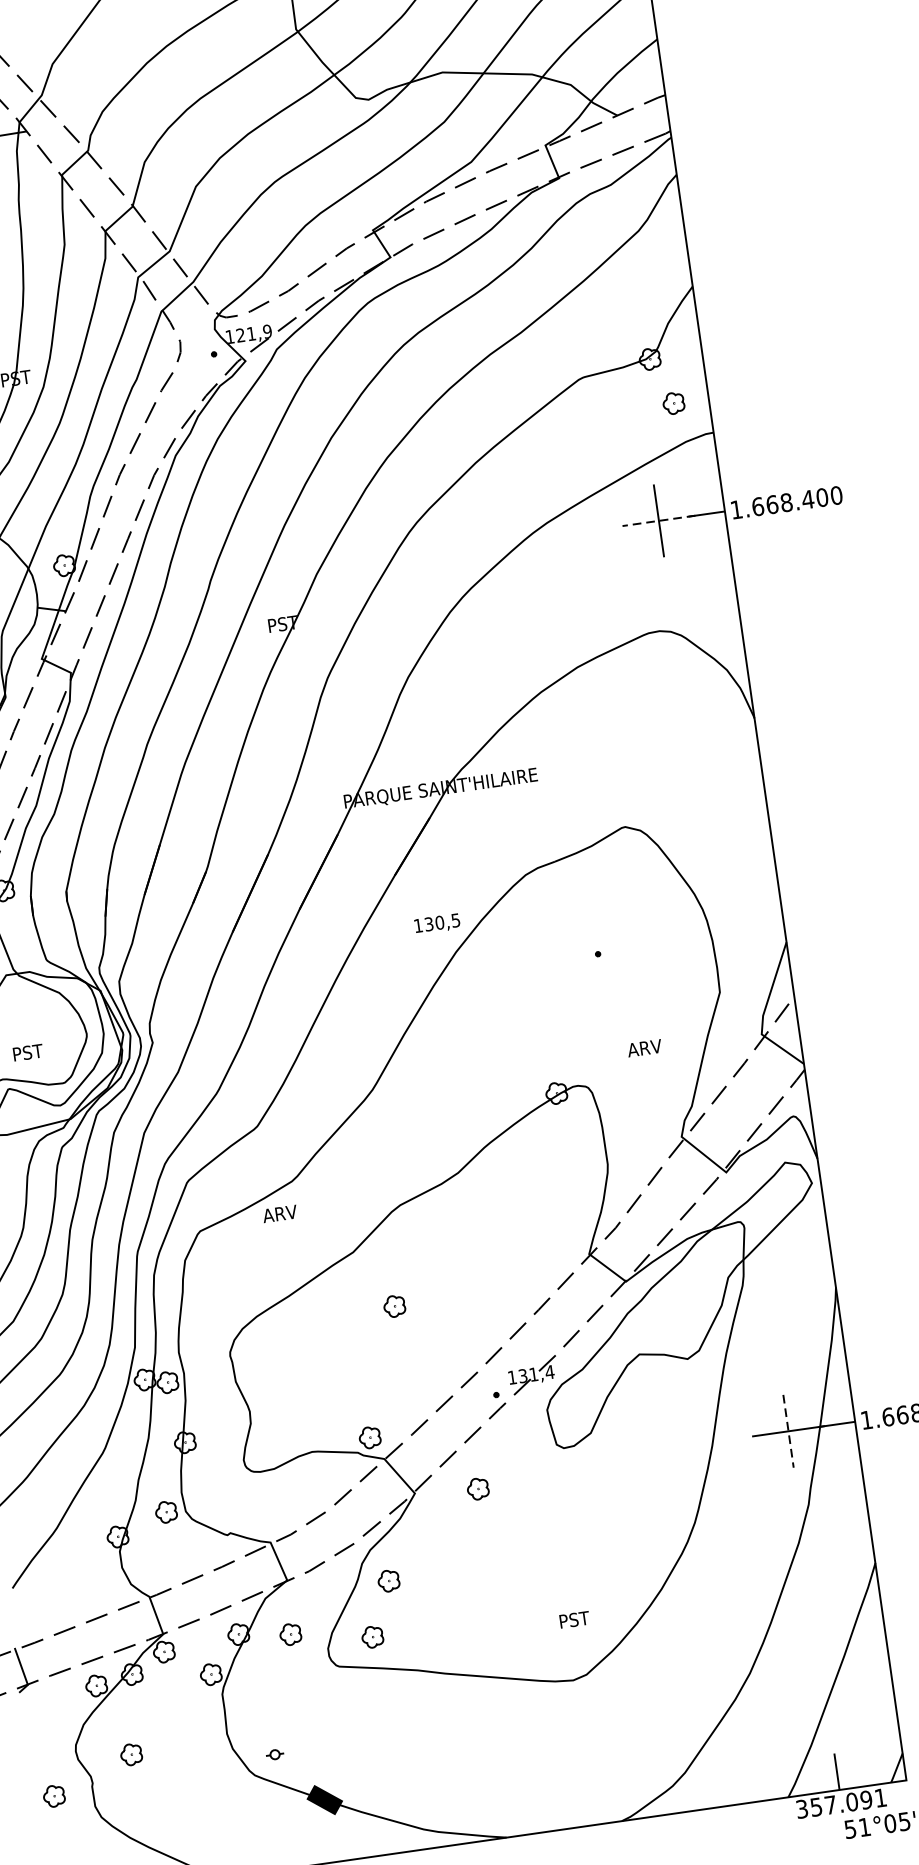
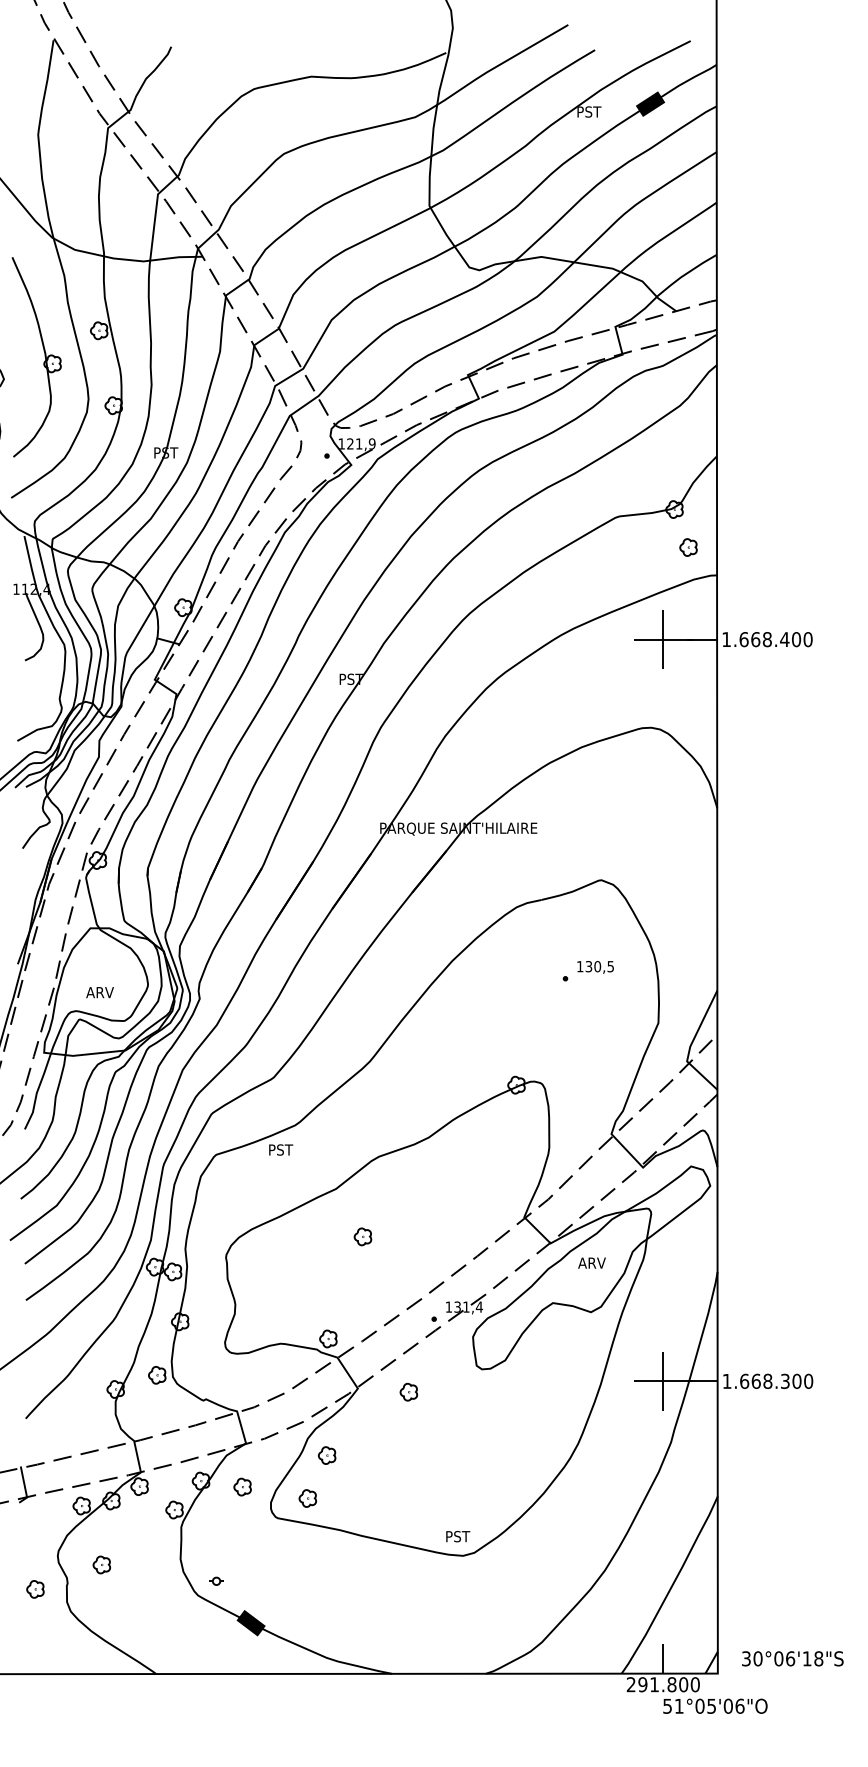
line: (659, 520) -> (663, 639), dashed -> solid
text: (437, 924) -> (595, 967), moved
text: (643, 1047) -> (591, 1262), moved
text: (28, 1052) -> (99, 992), PST -> ARV
text: (279, 1213) -> (281, 1149), ARV -> PST
line: (788, 1431) -> (663, 1381), dashed -> solid
text: (575, 1619) -> (458, 1536), moved
text: (841, 1803) -> (663, 1684), 357.091 -> 291.800

